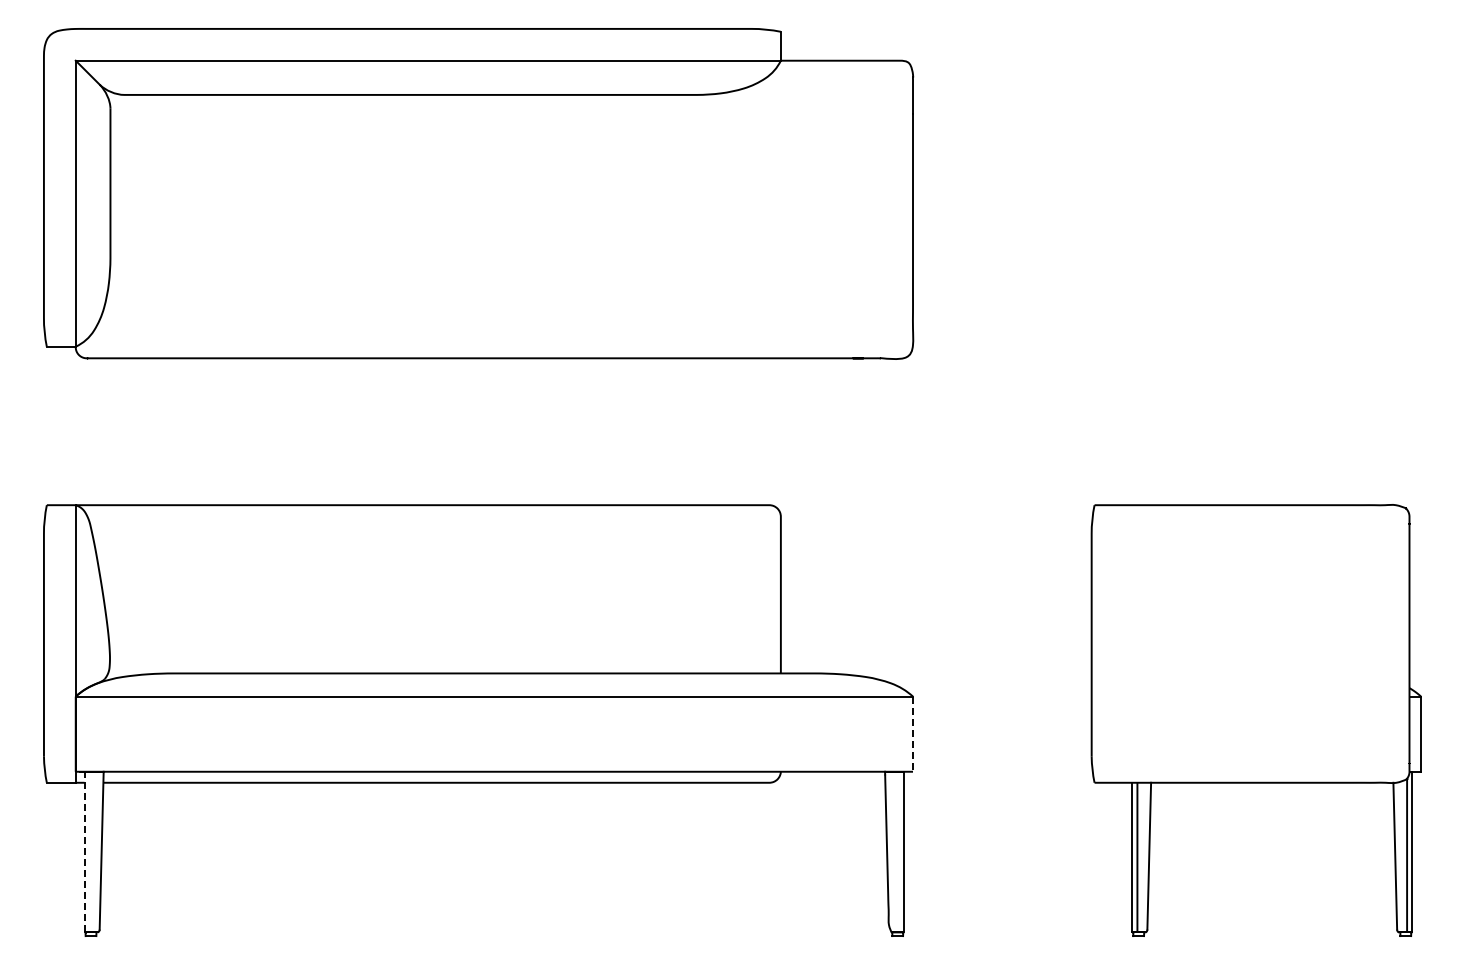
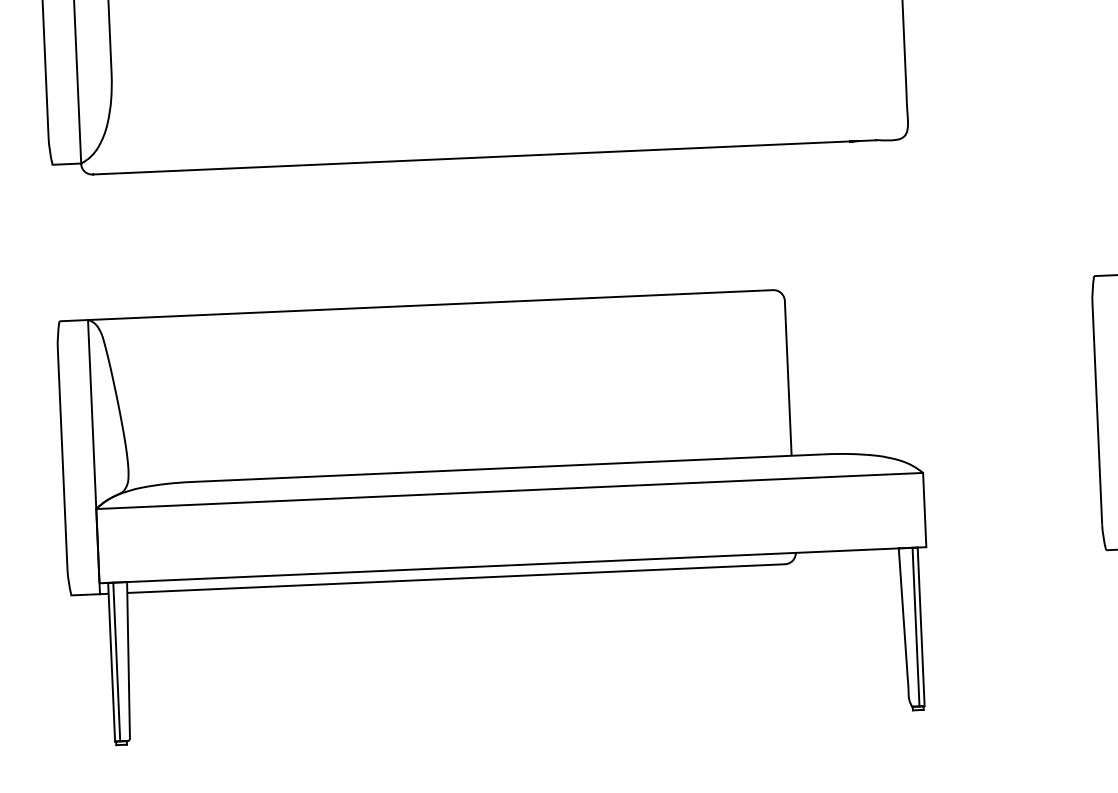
line: (912, 734) -> (924, 510), dashed -> solid
line: (84, 851) -> (111, 661), dashed -> solid
line: (89, 851) -> (116, 661), added
line: (899, 851) -> (916, 626), added

